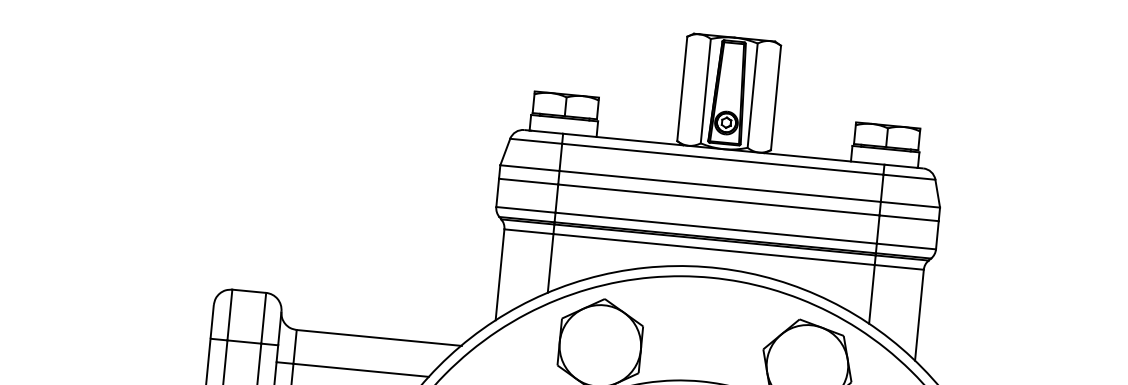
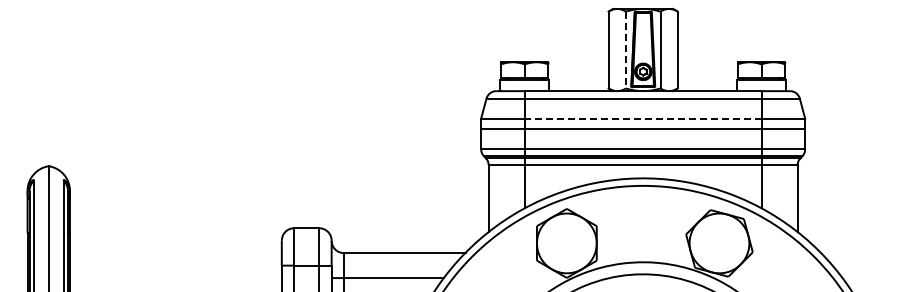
line: (705, 91) -> (625, 50), solid -> dashed
line: (719, 186) -> (642, 118), solid -> dashed

